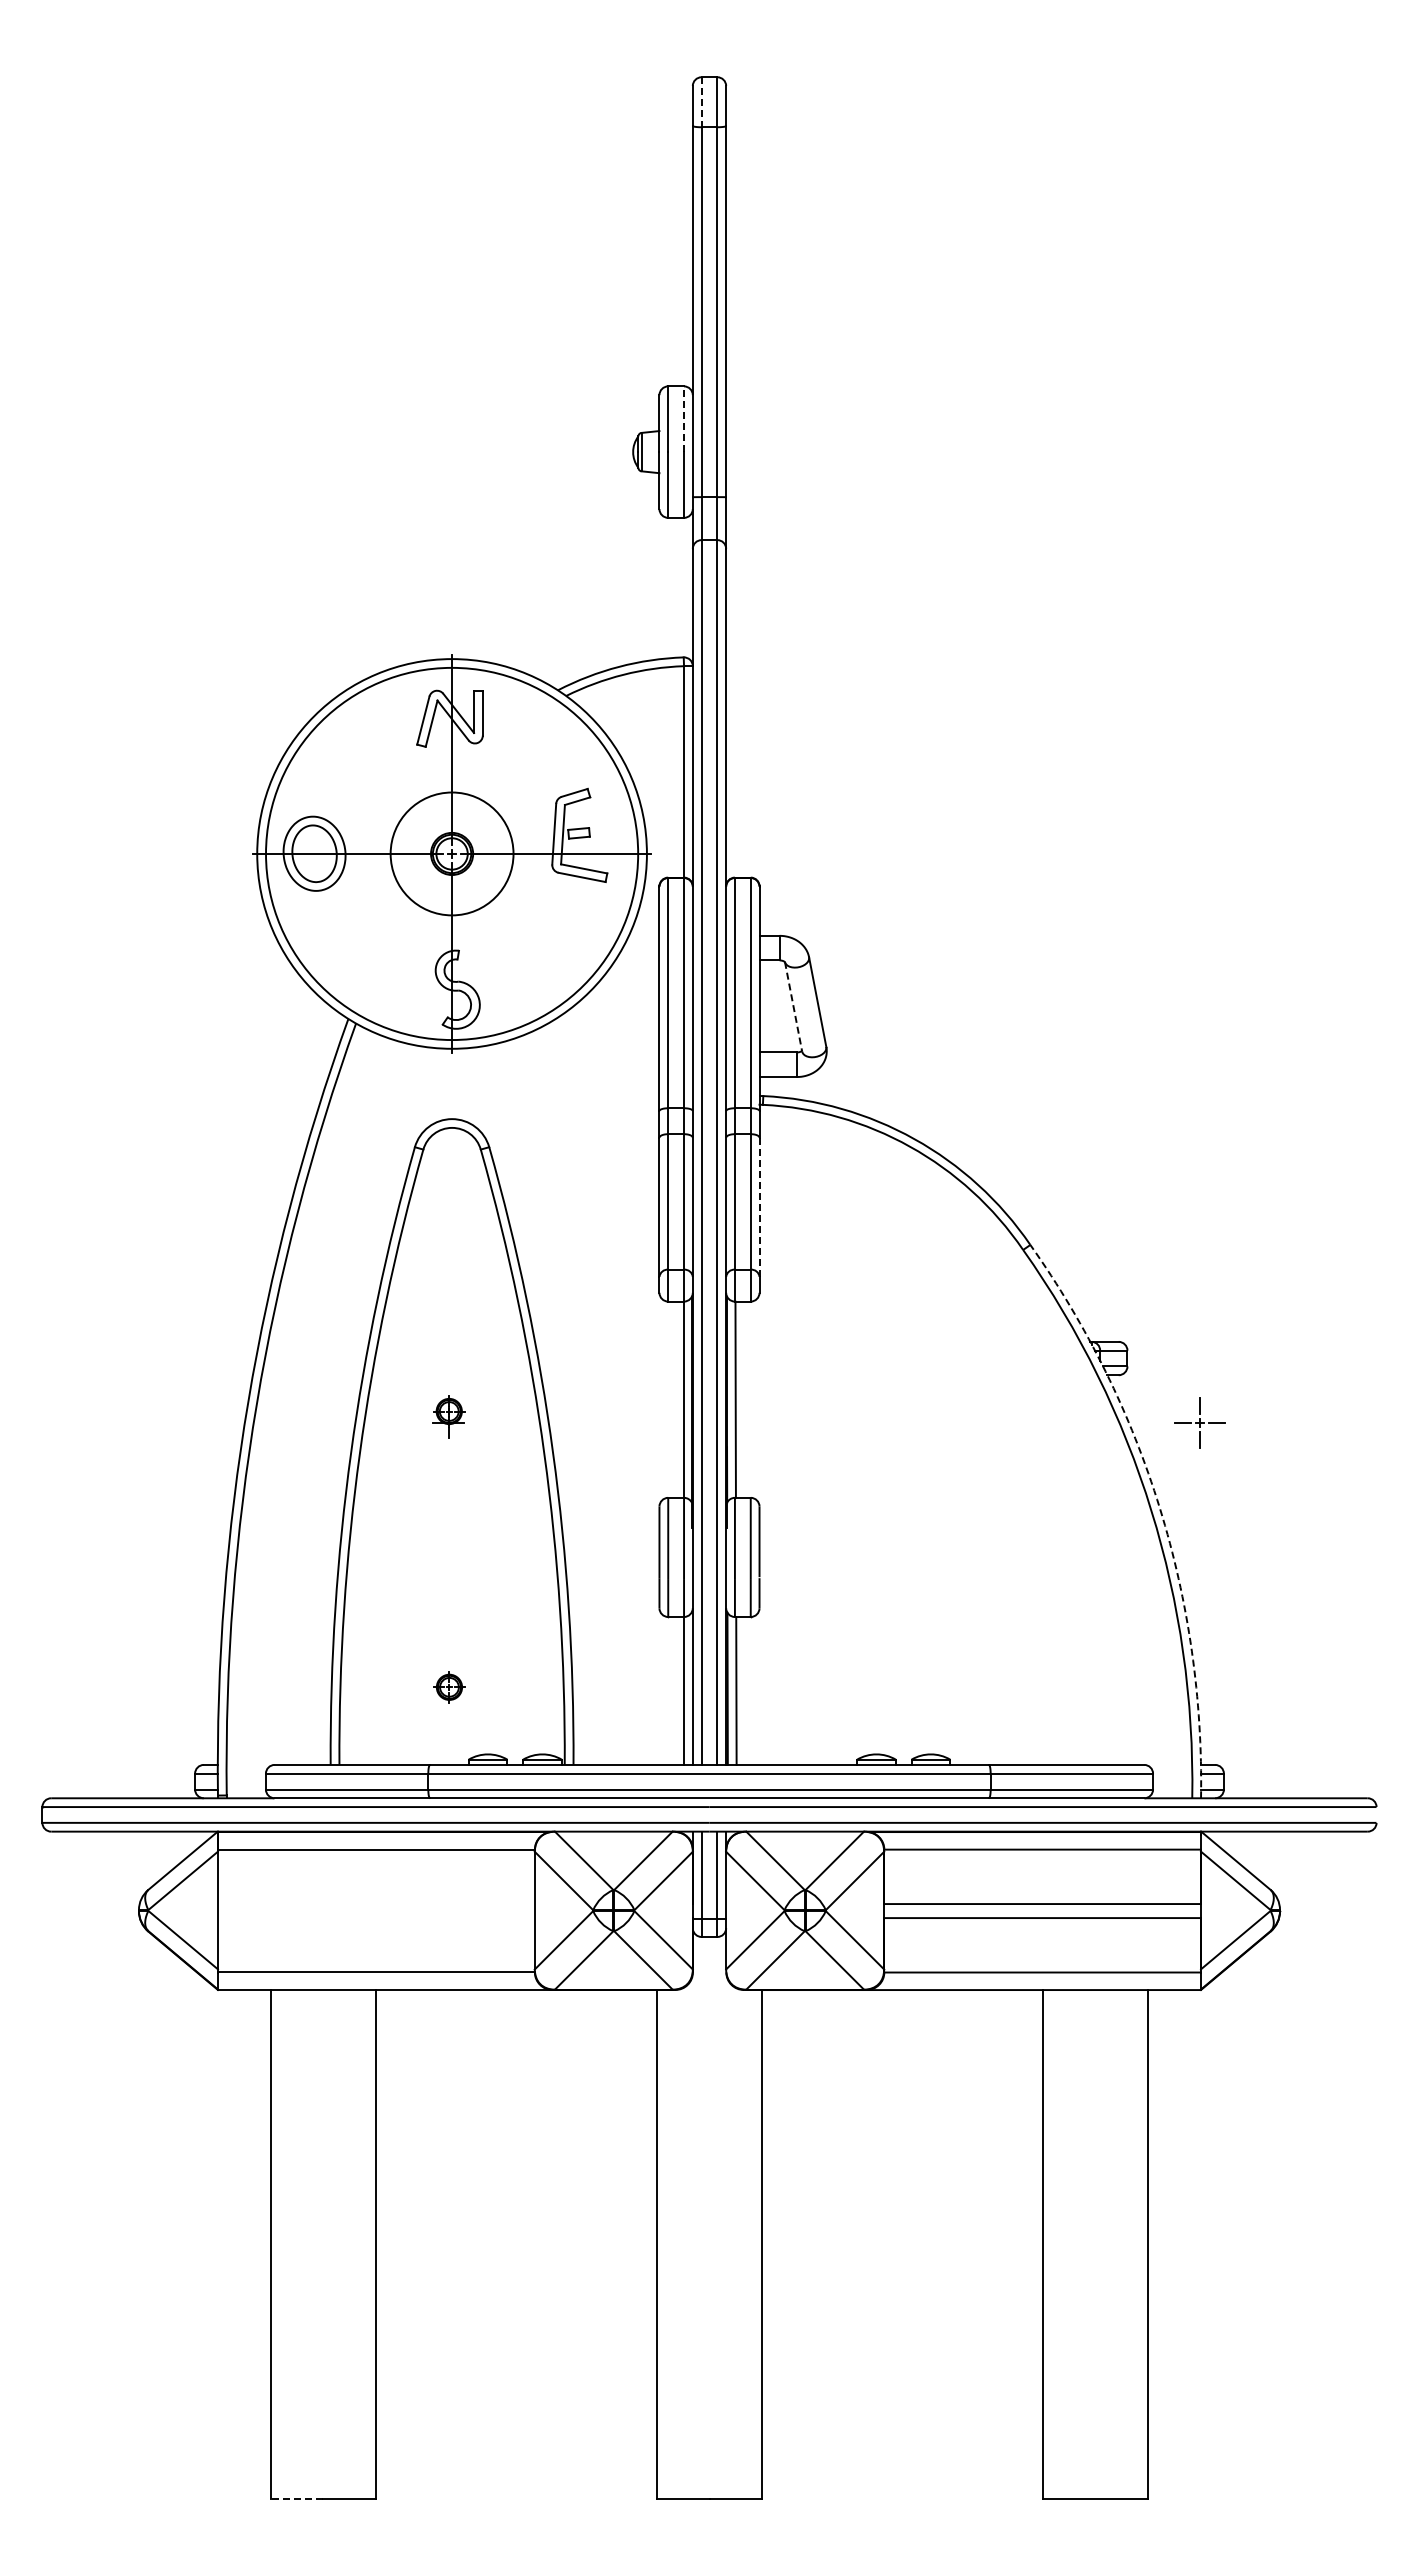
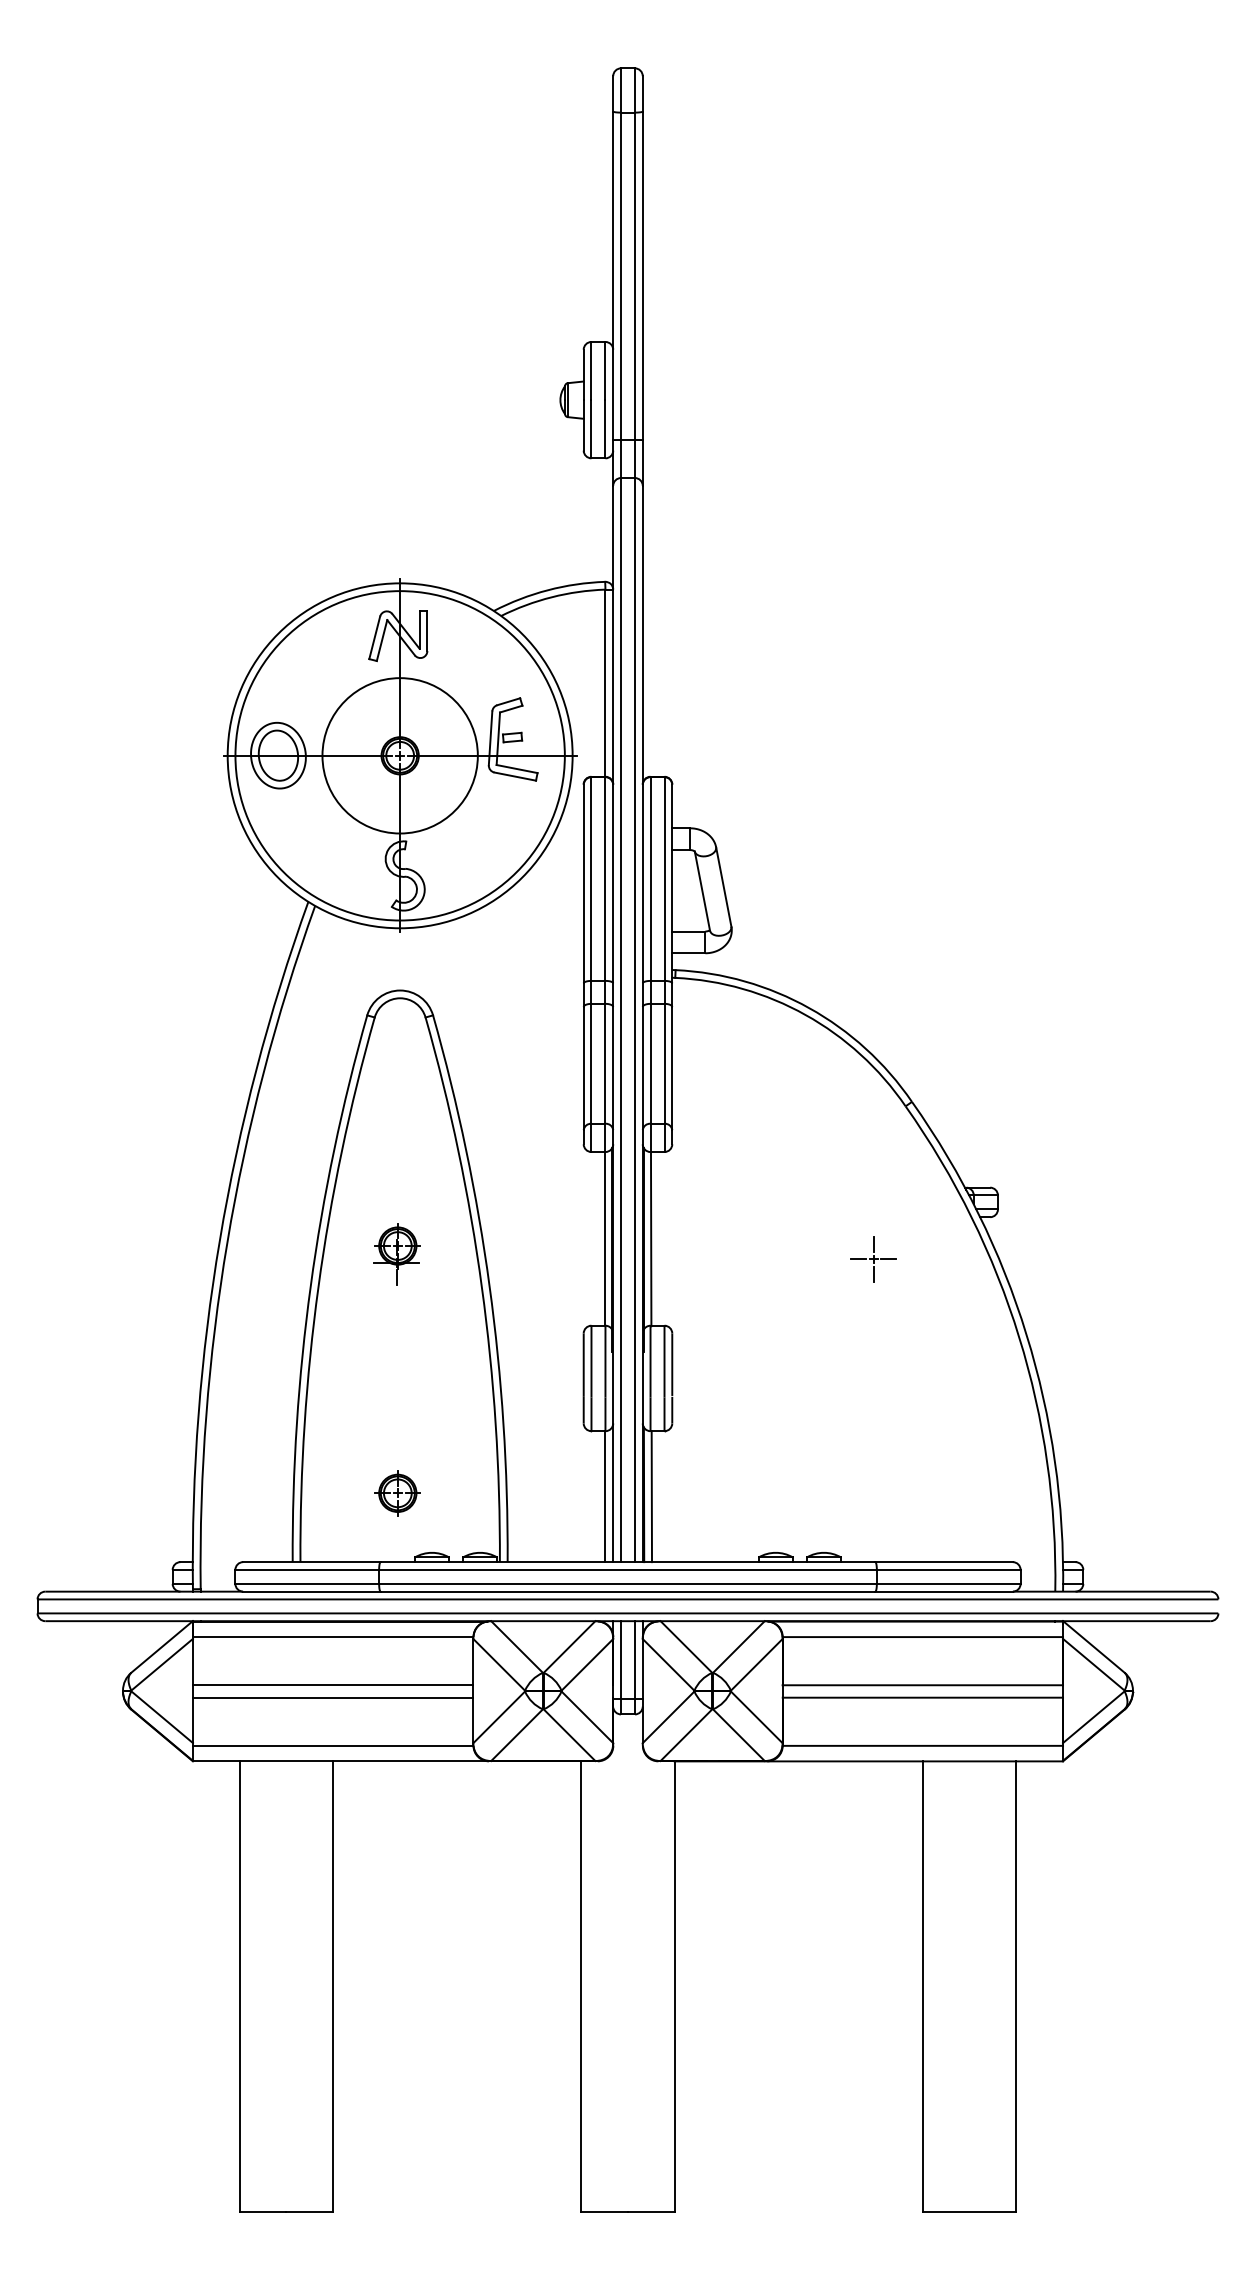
line: (701, 102) -> (620, 90), dashed -> solid
line: (684, 419) -> (605, 371), dashed -> solid
circle: (451, 853) -> (399, 755), size x1.43
line: (793, 1006) -> (702, 890), dashed -> solid
line: (759, 1207) -> (672, 1068), dashed -> solid
part: (448, 1416) -> (396, 1253), size x1.67
part: (1199, 1422) -> (873, 1259), moved
arc: (1159, 1508) -> (1026, 1335), dashed -> solid
part: (449, 1687) -> (397, 1493), size x1.67
line: (375, 1904) -> (332, 1685), added
line: (375, 1918) -> (332, 1698), added
line: (296, 2498) -> (262, 2211), dashed -> solid

